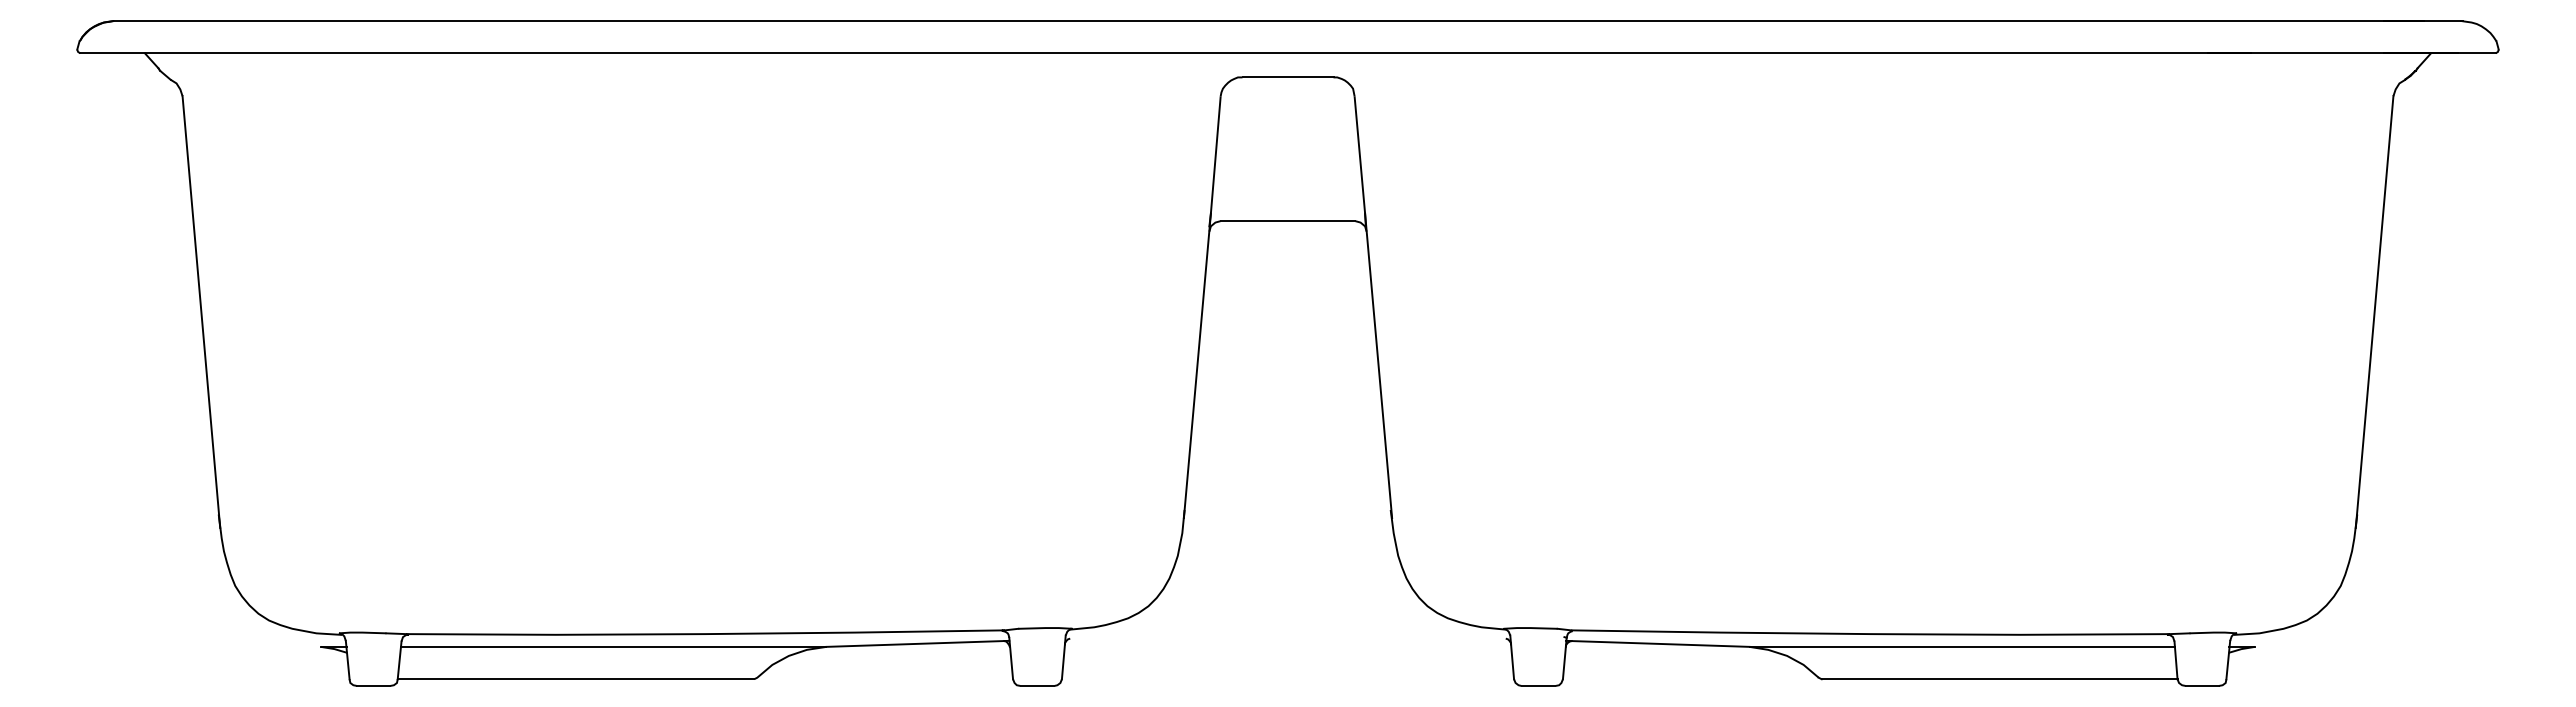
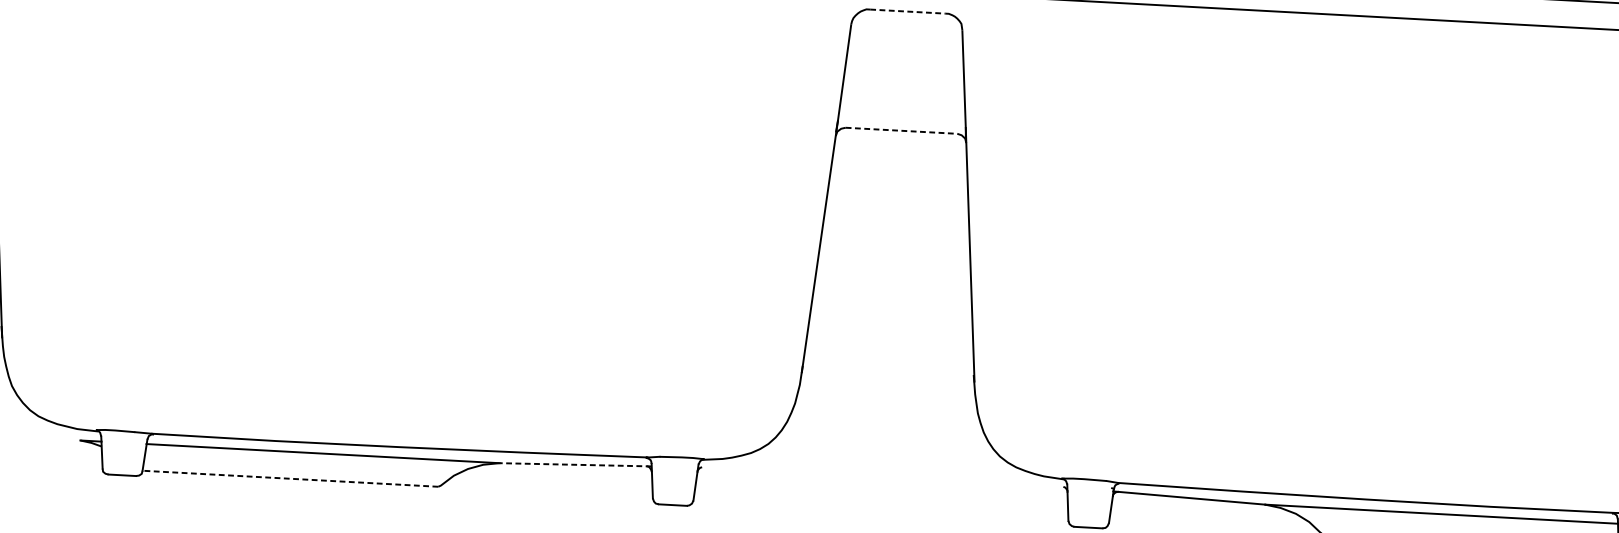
line: (1288, 77) -> (908, 11), solid -> dashed
line: (1288, 221) -> (901, 131), solid -> dashed
line: (917, 643) -> (575, 464), solid -> dashed
line: (575, 679) -> (289, 478), solid -> dashed

